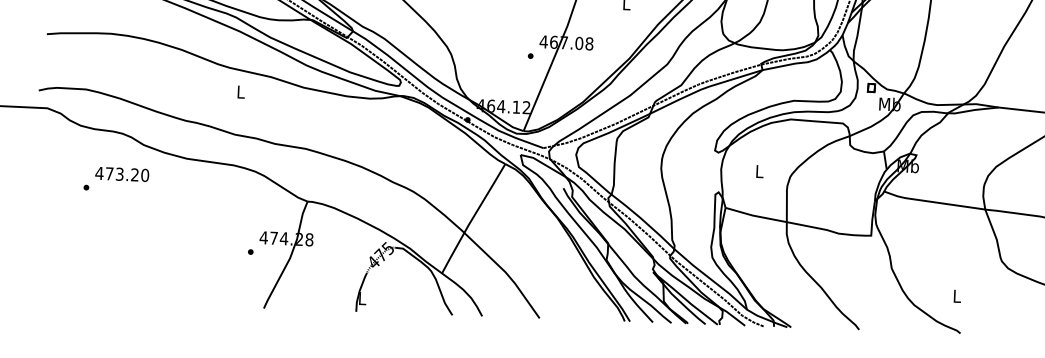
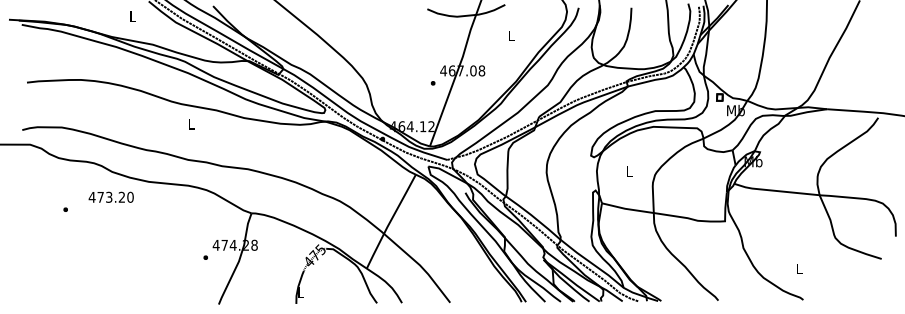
text: (121, 173) -> (110, 196), moved

